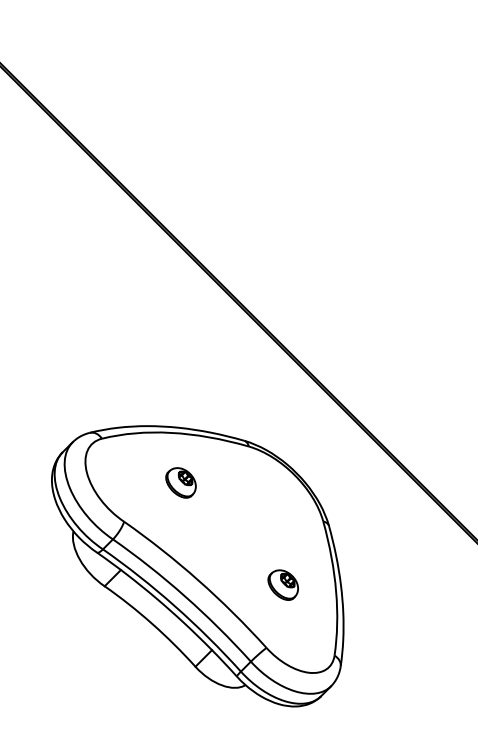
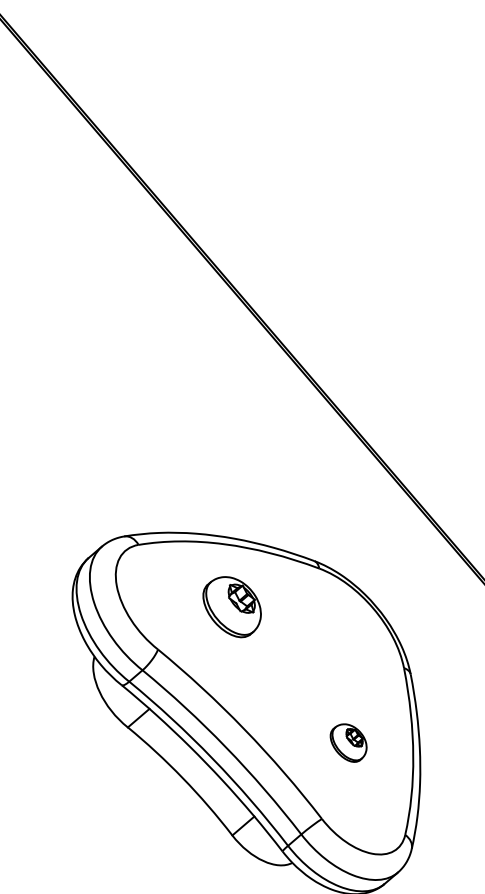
part: (180, 482) -> (231, 606), size x1.6

